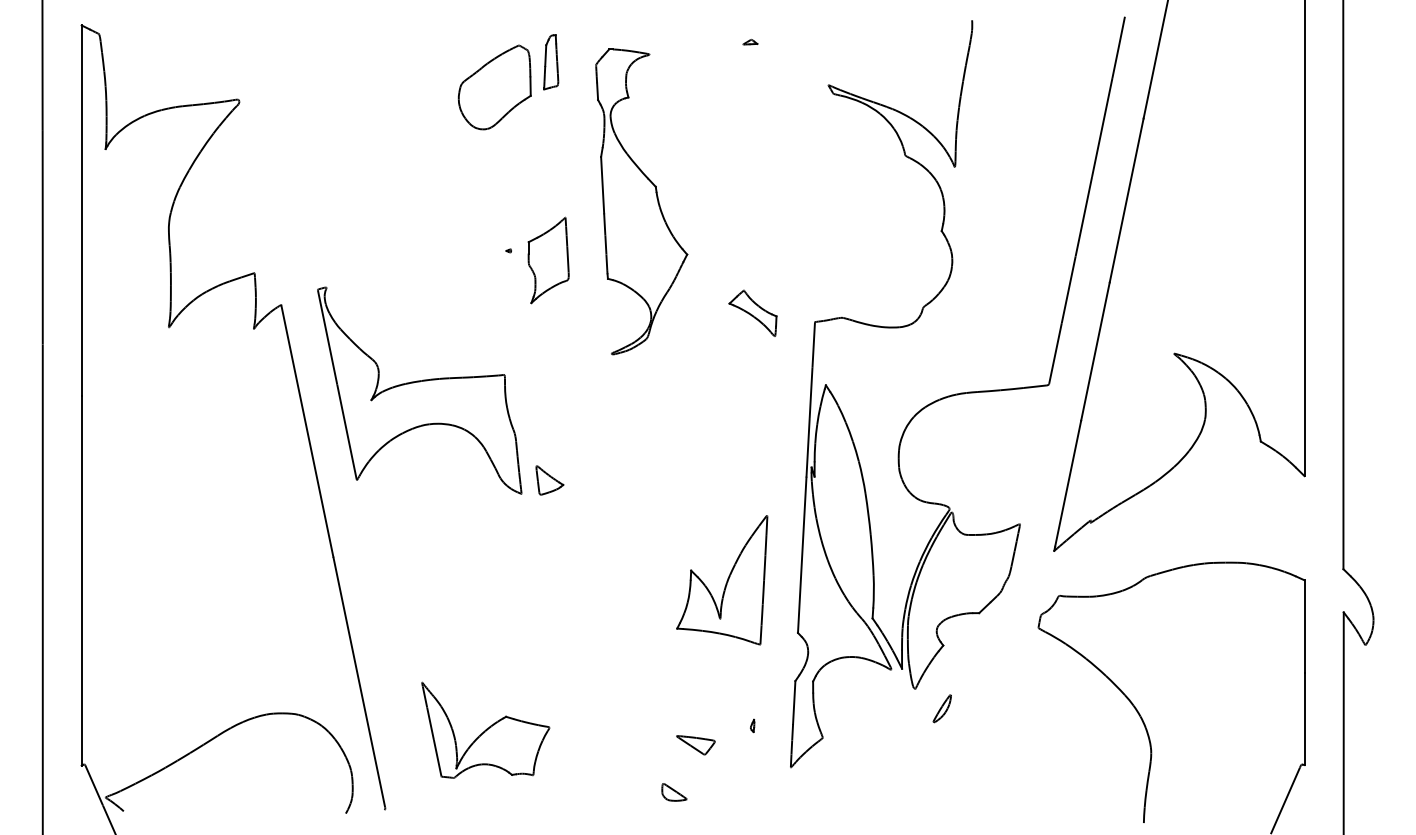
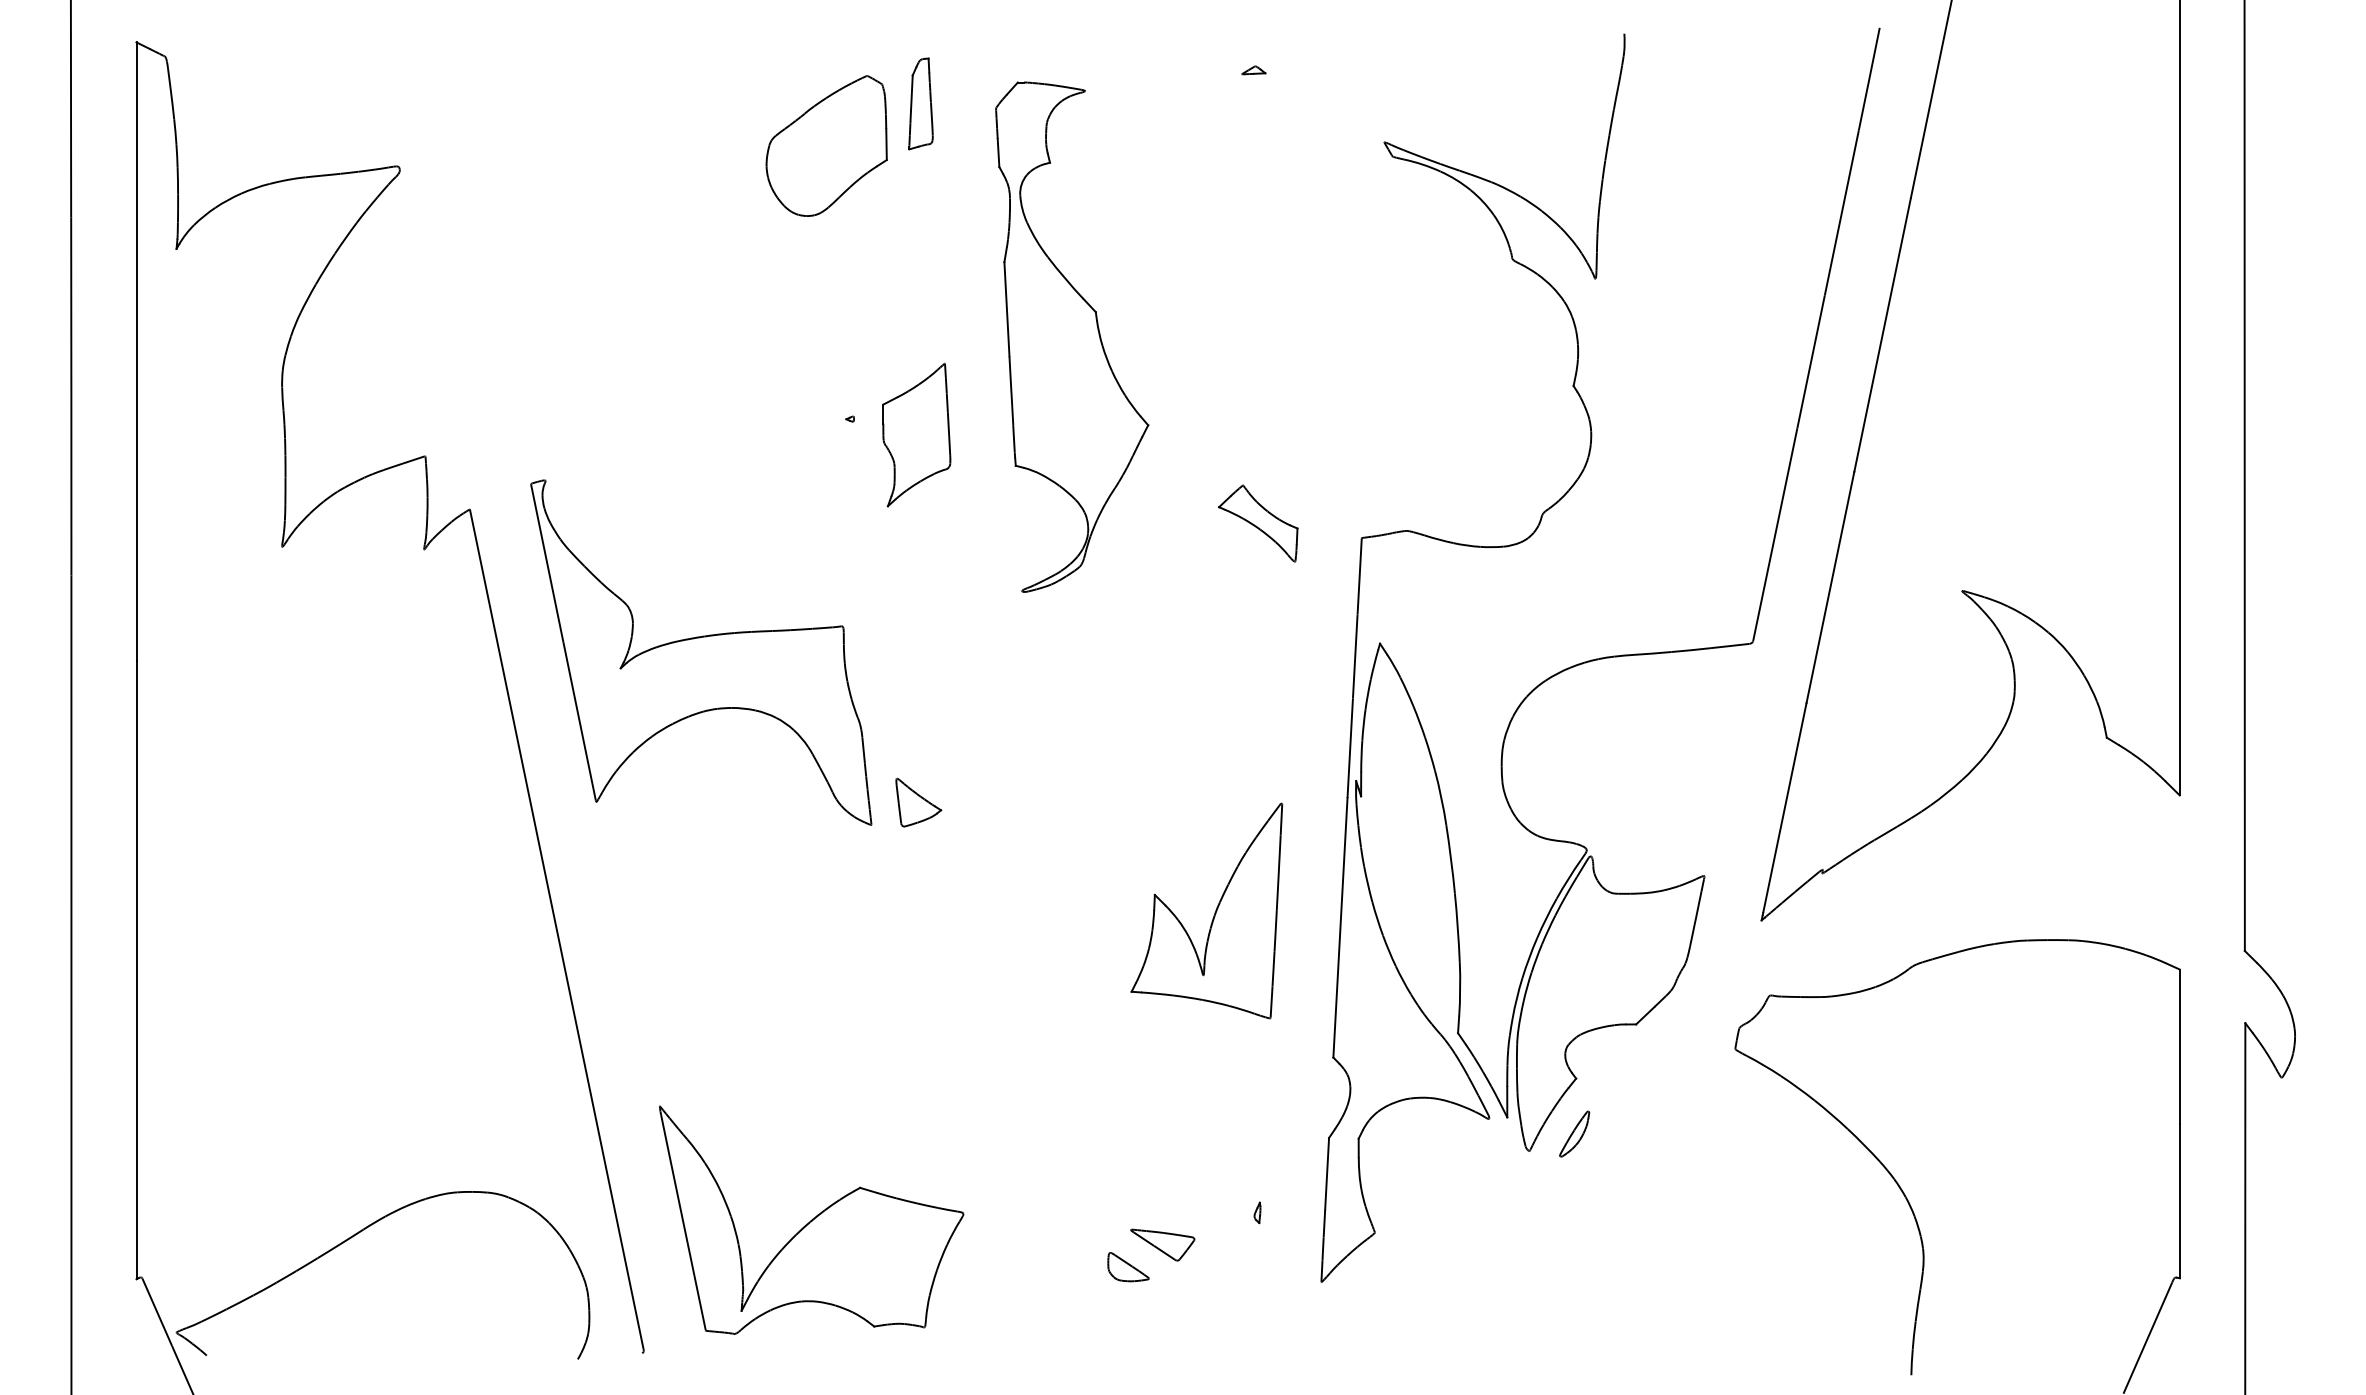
part: (722, 580) -> (1207, 911), moved
part: (941, 708) -> (1573, 1133), moved
part: (485, 730) -> (811, 1220), size x1.43
part: (674, 792) -> (1128, 1267), moved

